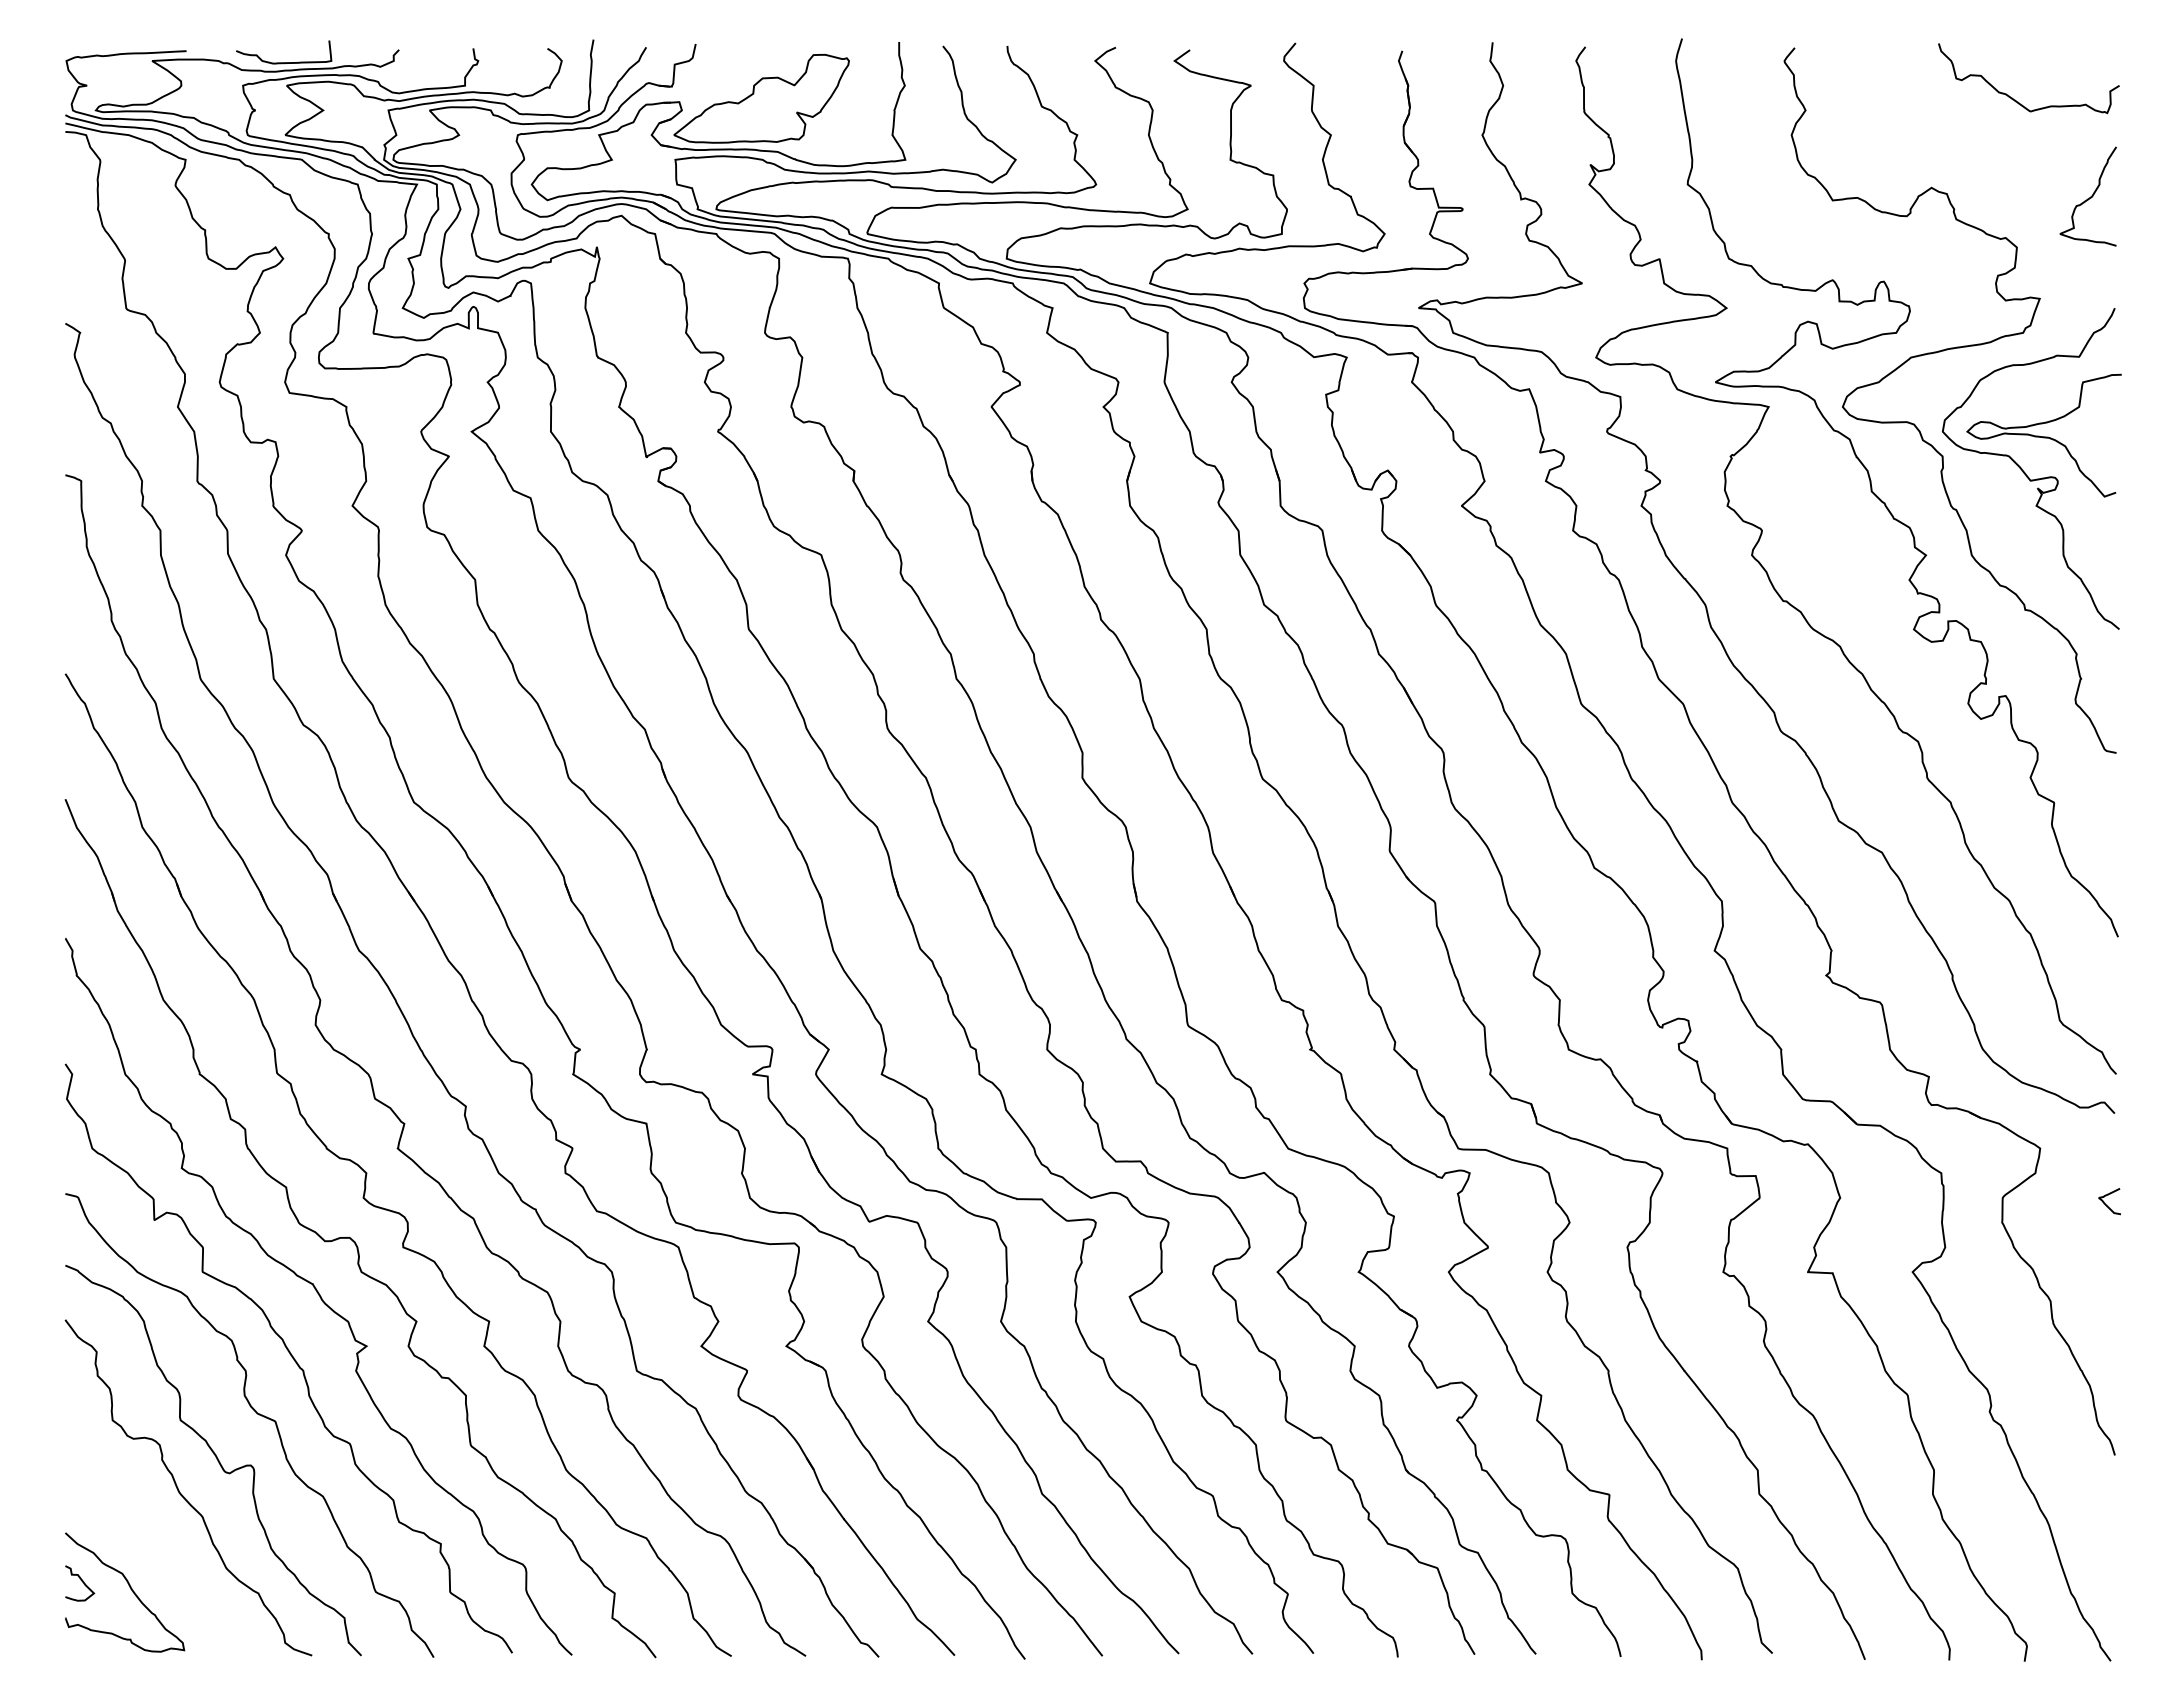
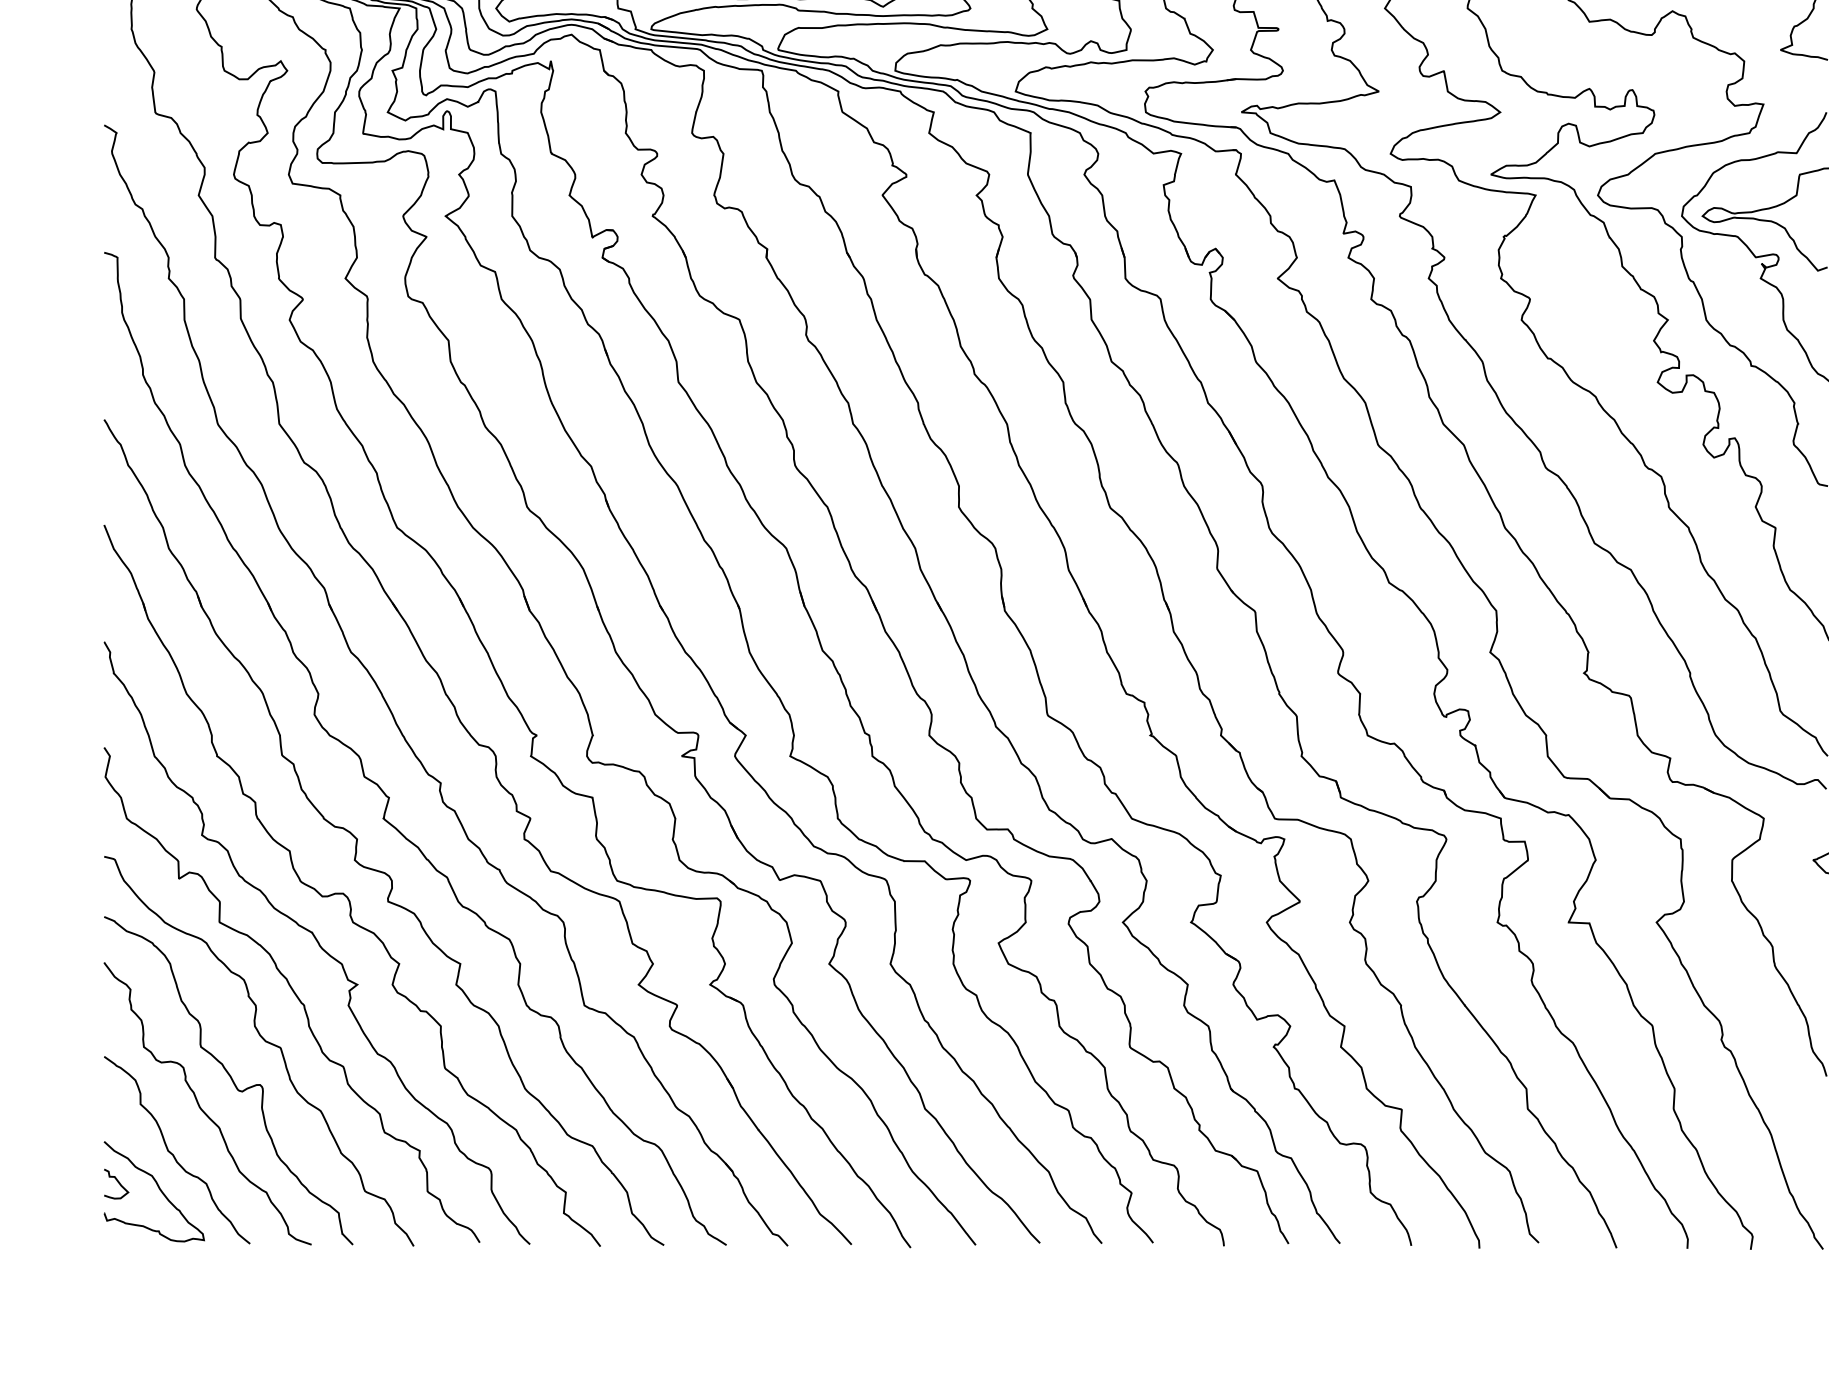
curve: (147, 1547) -> (173, 1153), added

